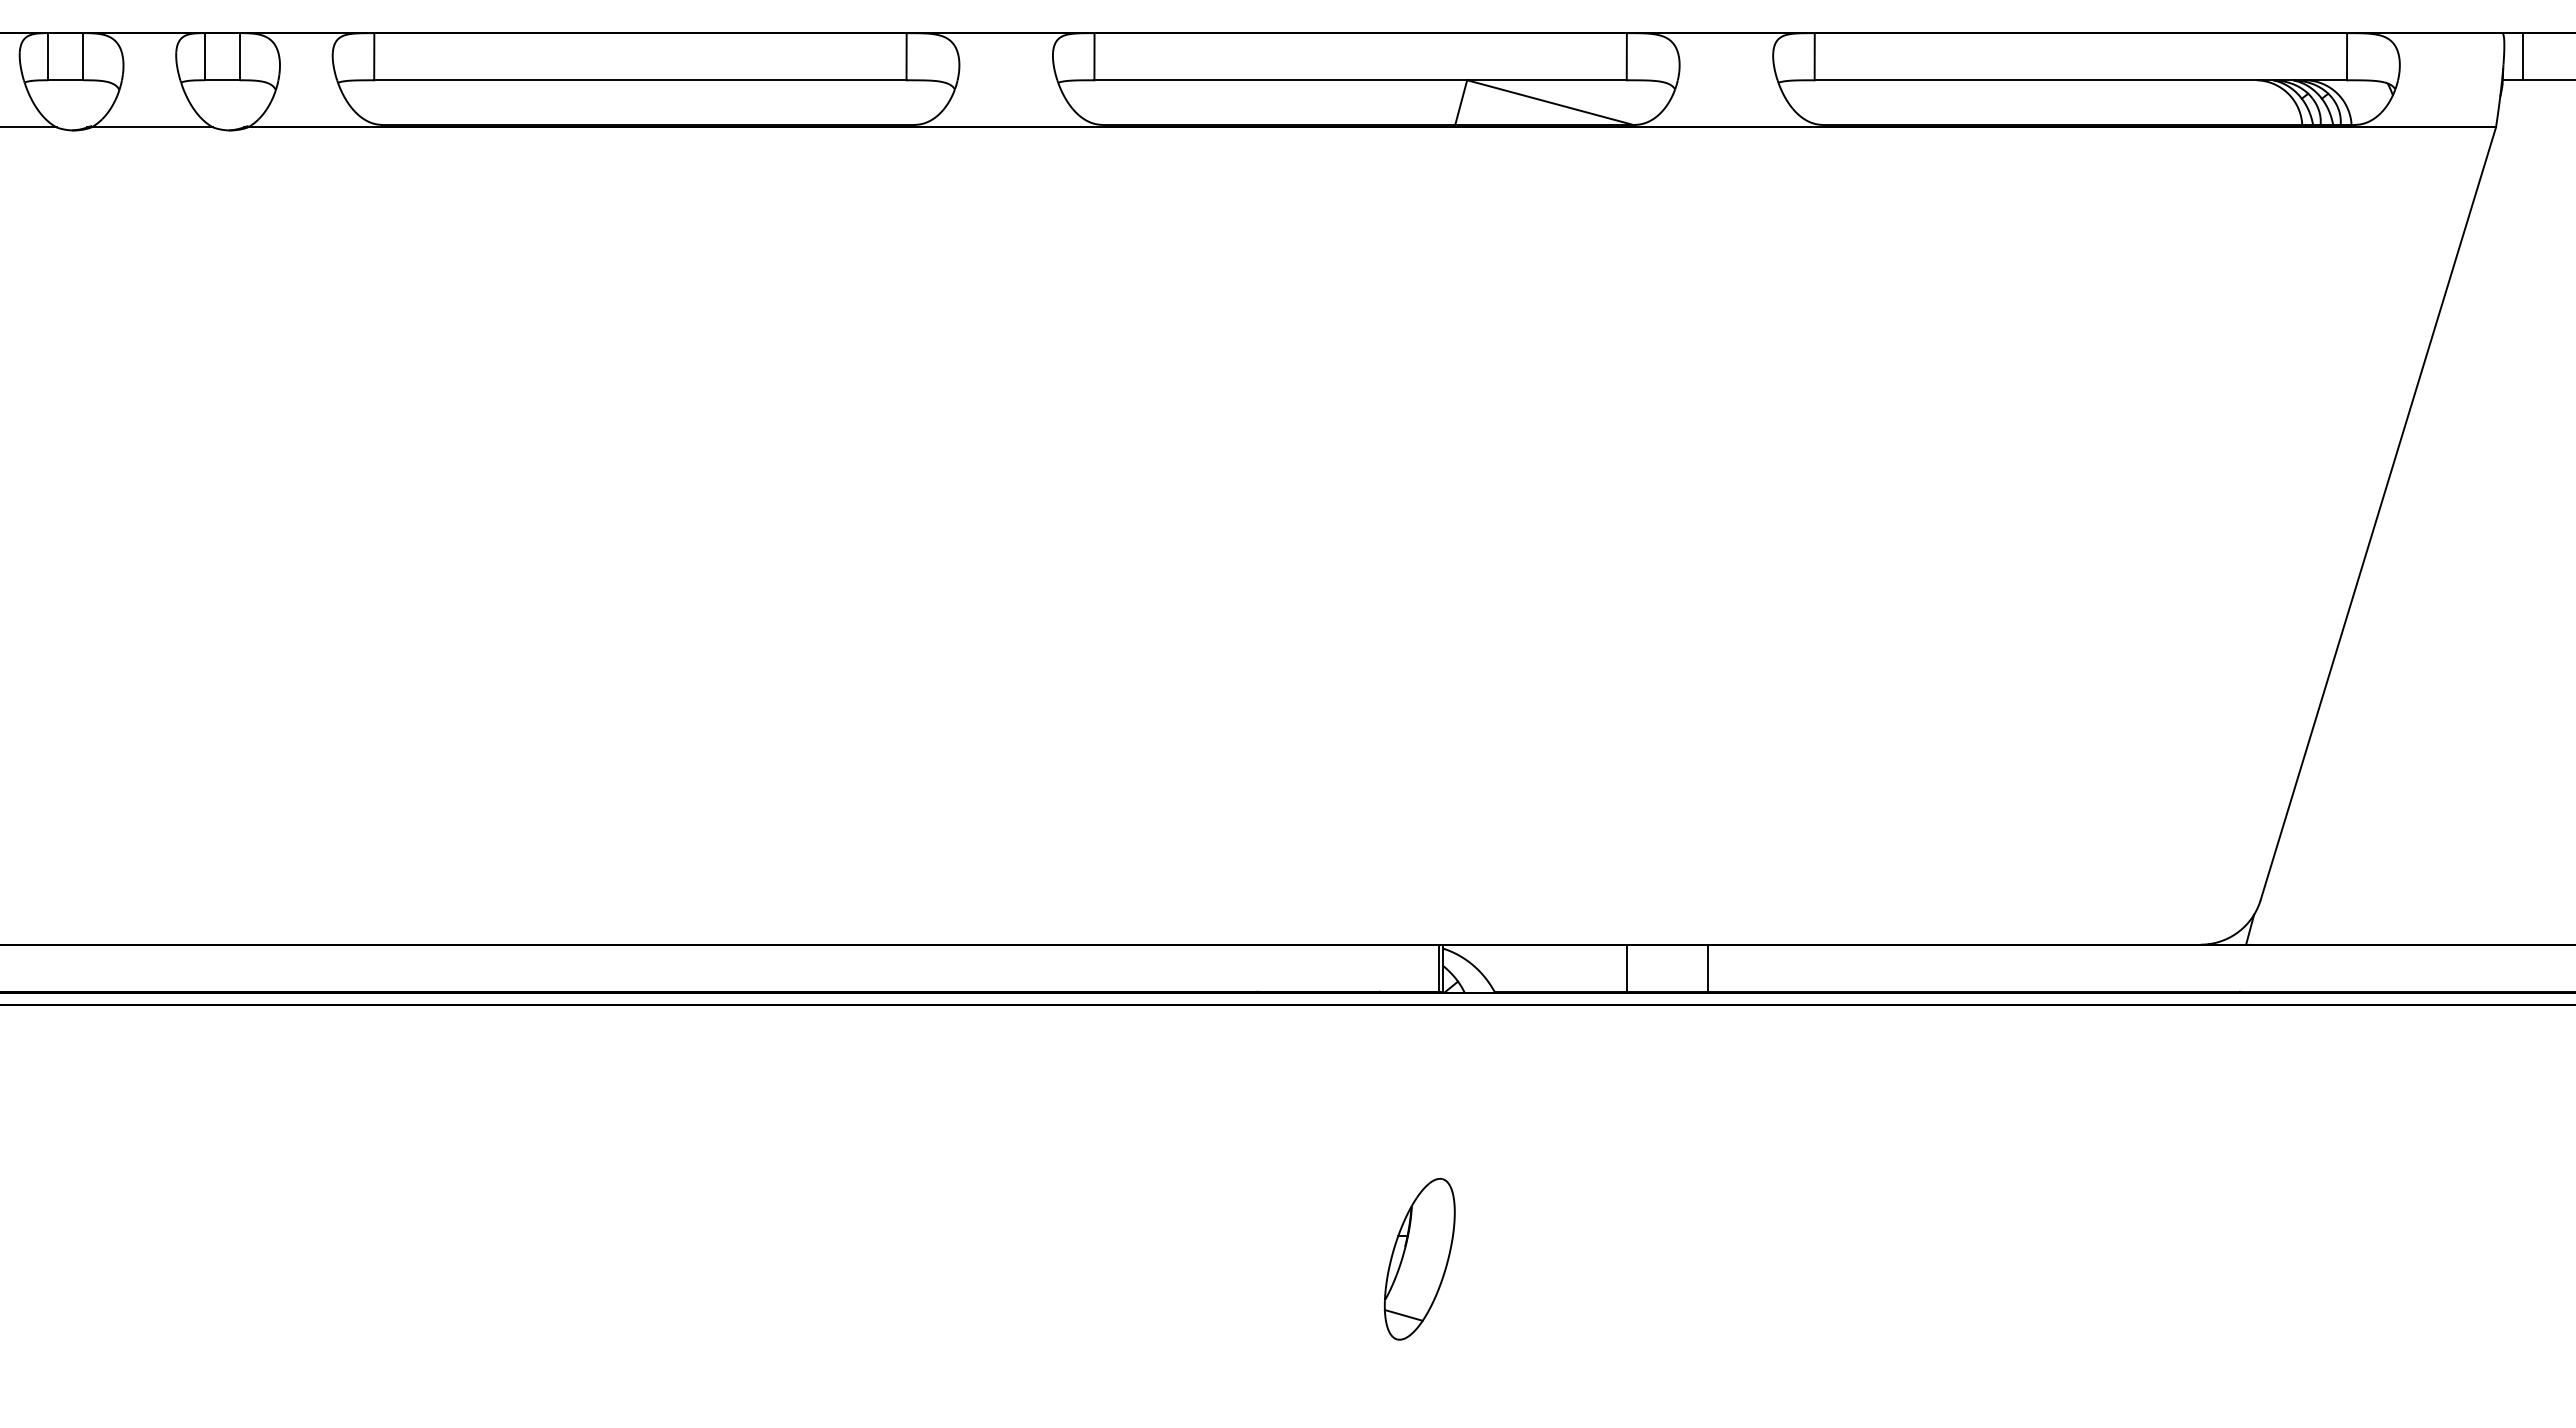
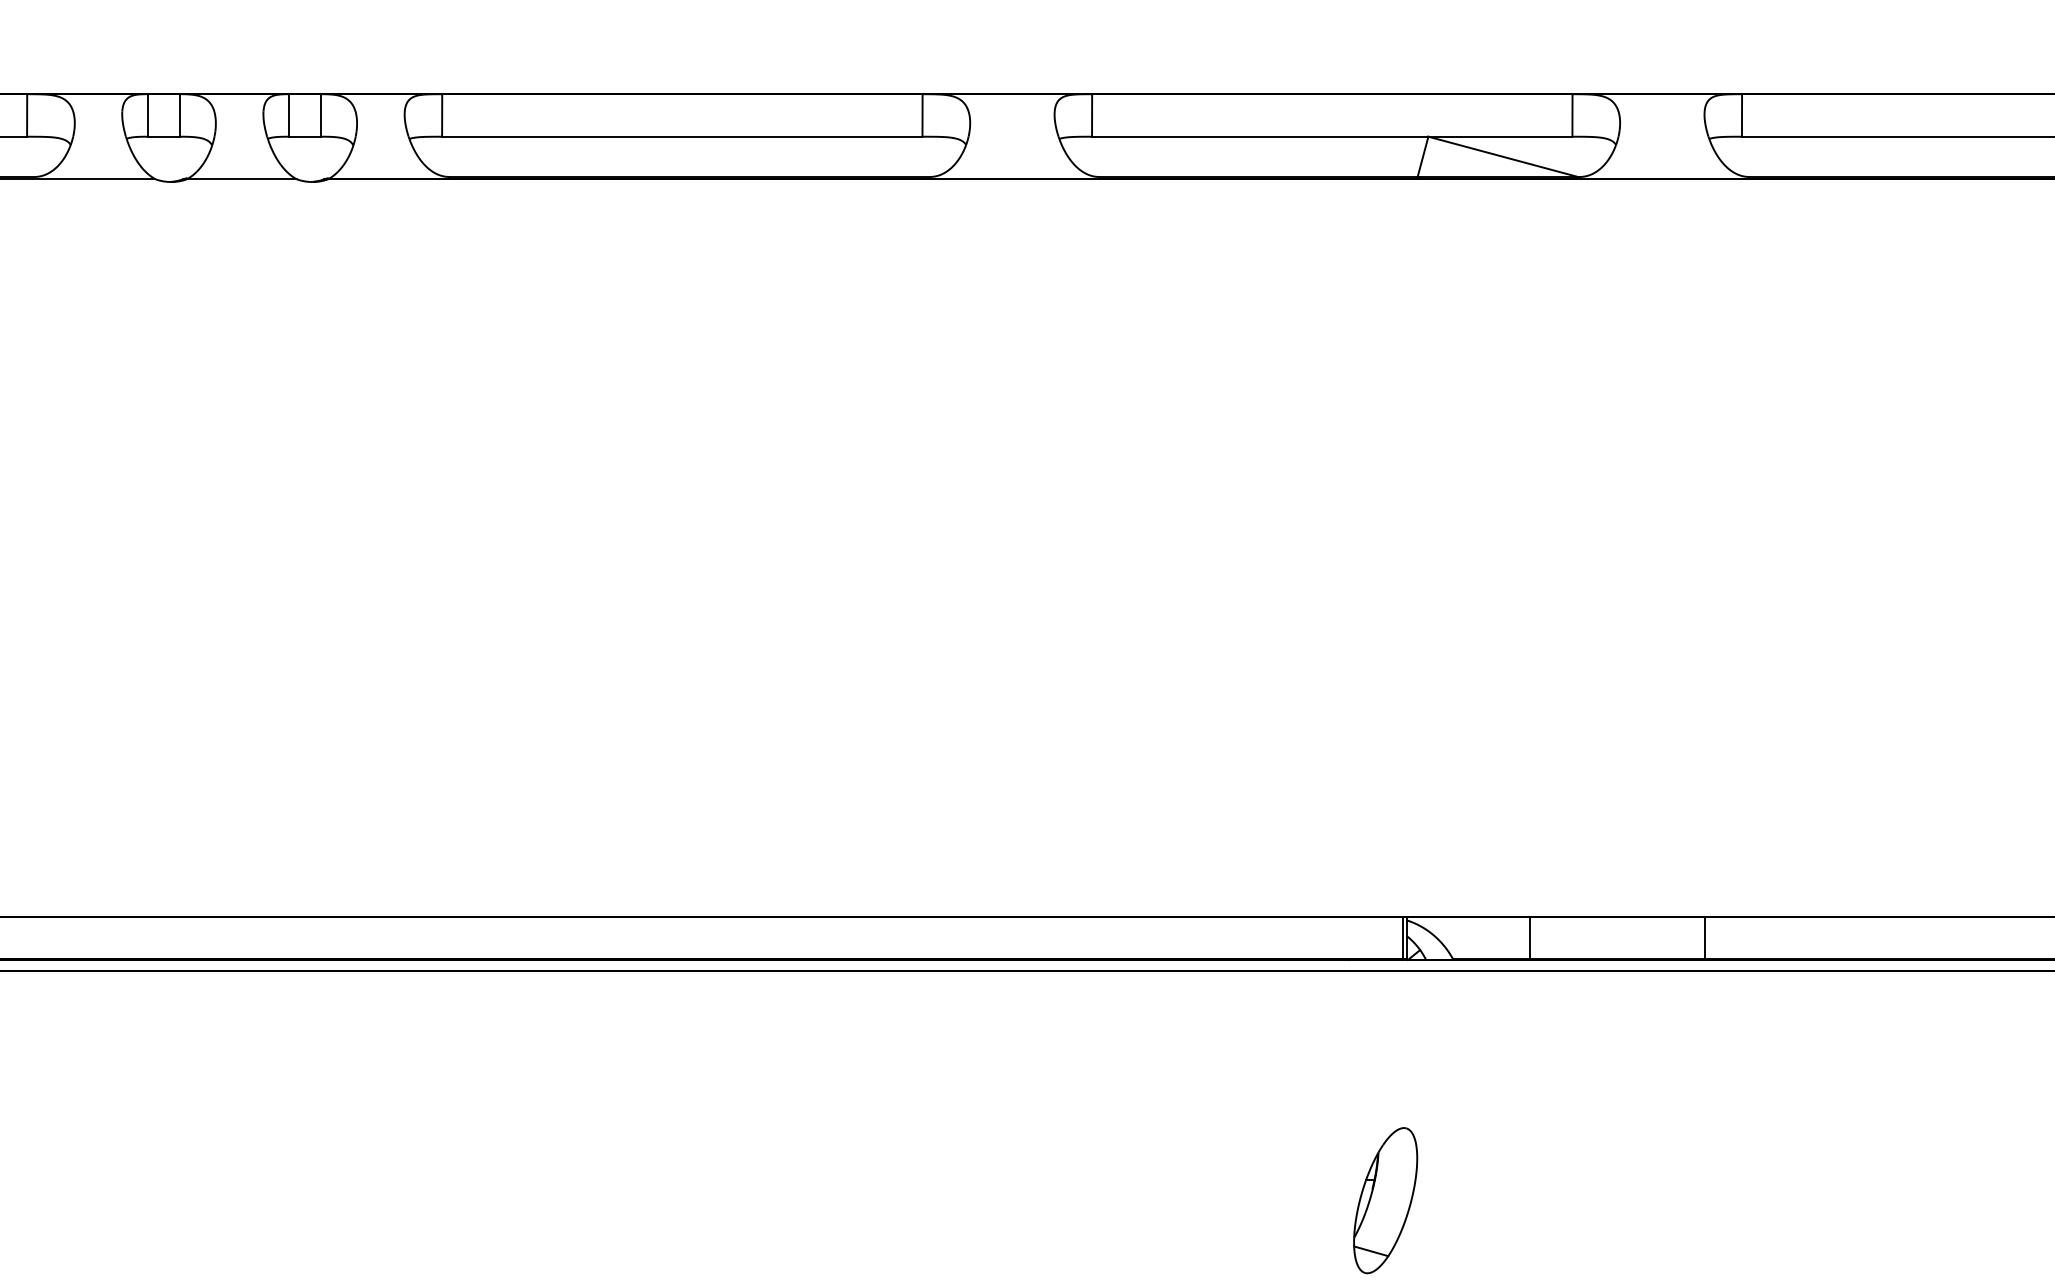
line: (1627, 967) -> (1529, 937), moved
line: (1708, 967) -> (1705, 937), moved

